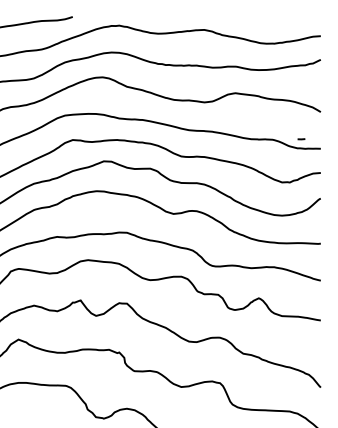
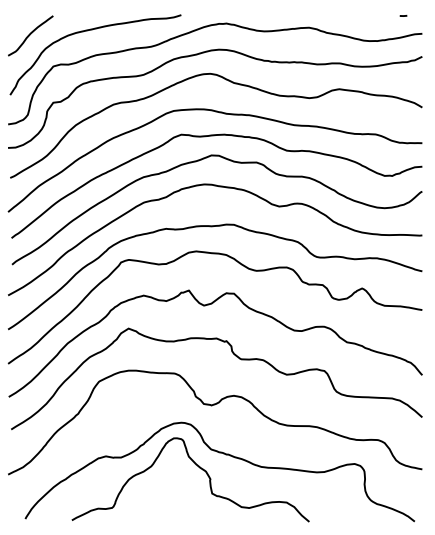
line: (301, 138) -> (403, 15), moved

